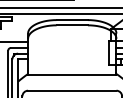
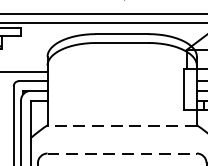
line: (71, 74) -> (120, 126), solid -> dashed
line: (72, 90) -> (122, 153), solid -> dashed

